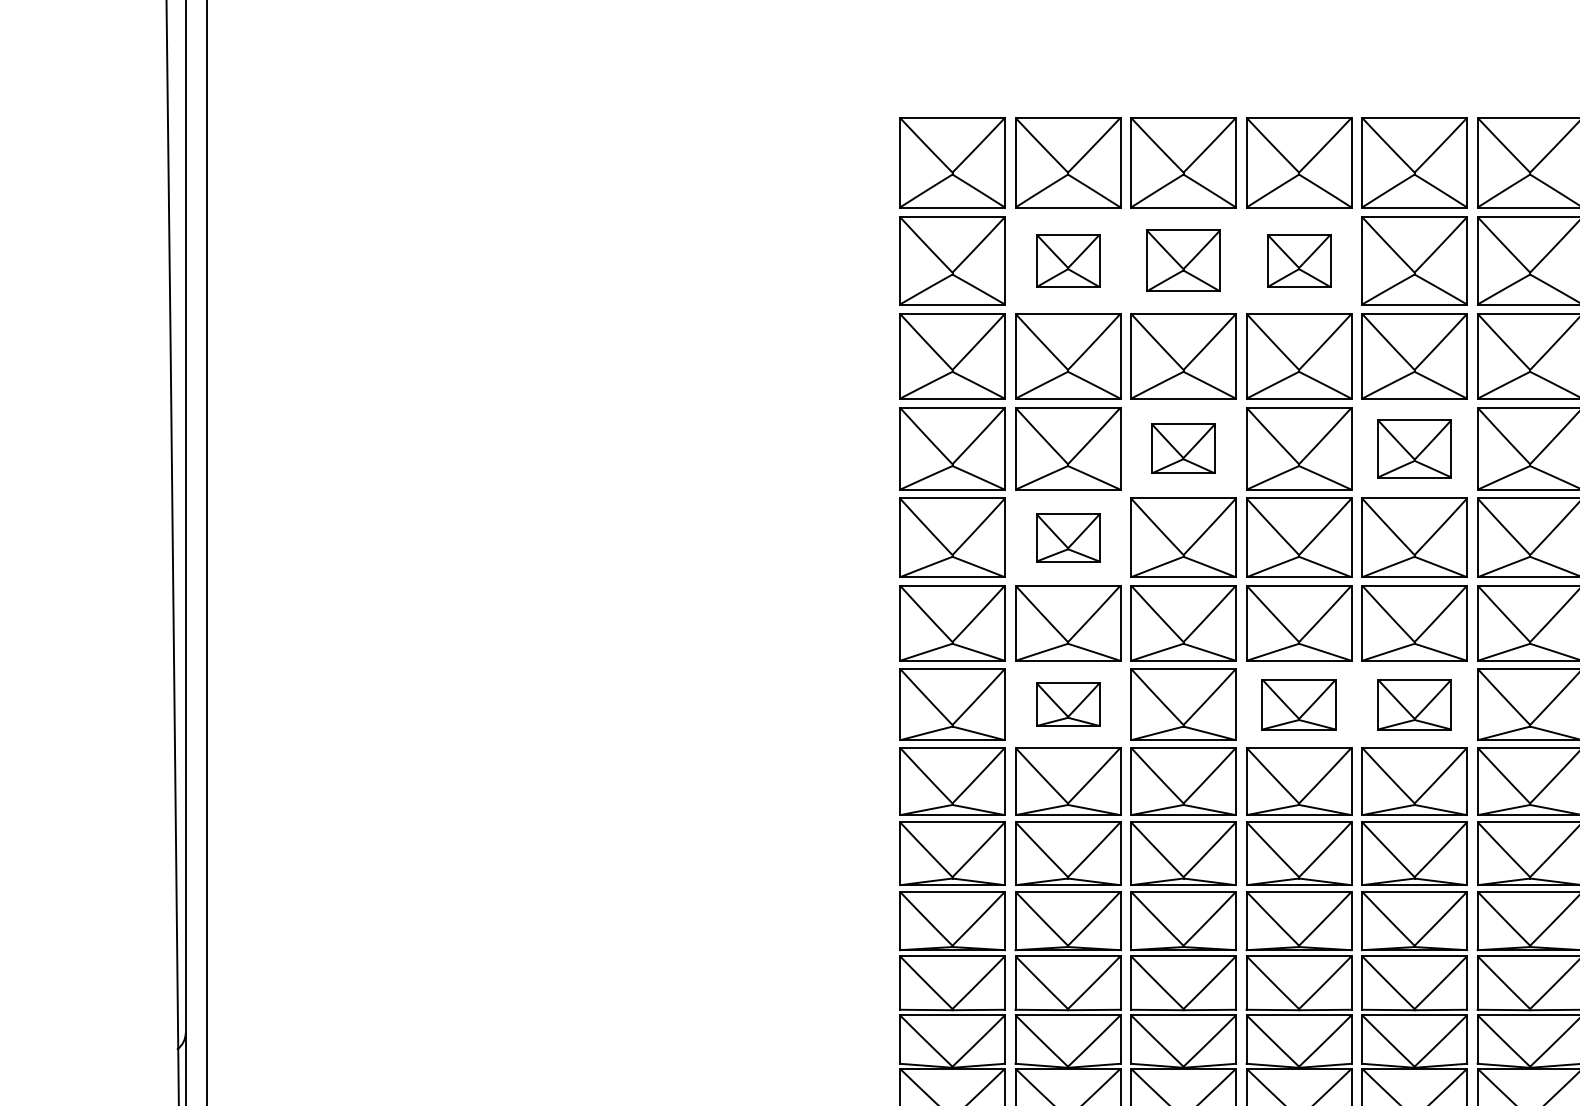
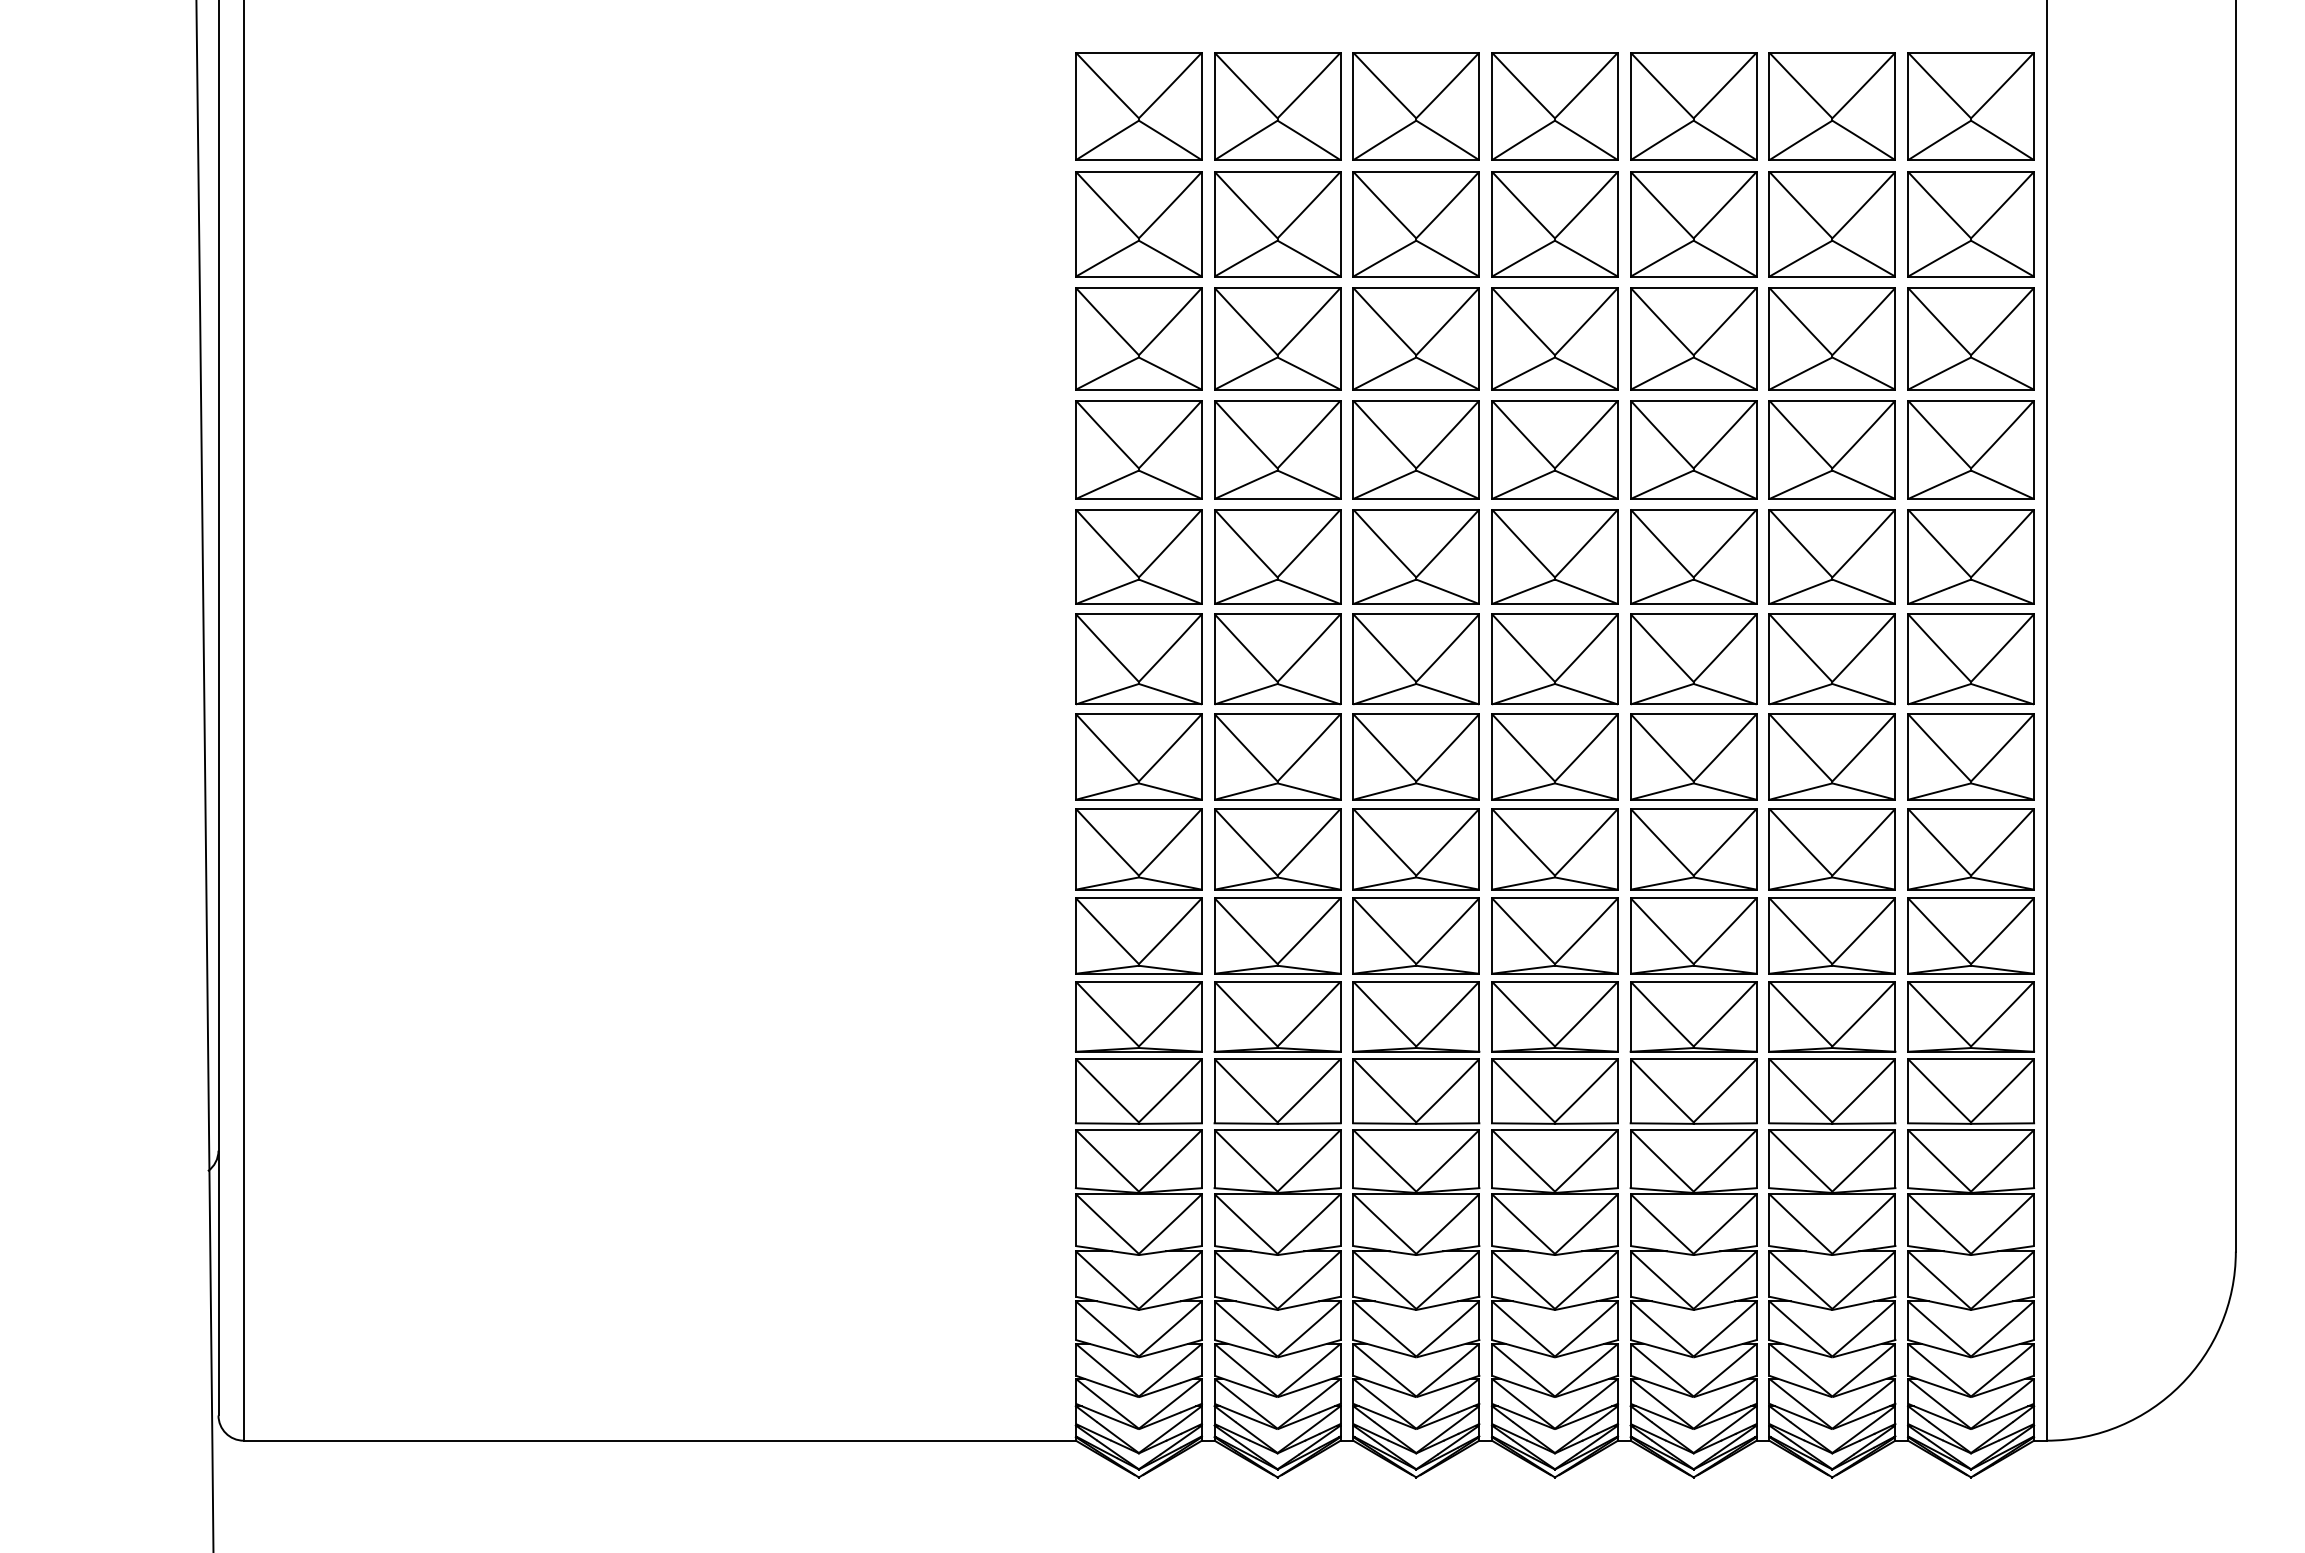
part: (1067, 261) -> (1277, 224), size x1.67
part: (1182, 261) -> (1415, 224), size x1.43
part: (1298, 261) -> (1554, 224), size x1.67
part: (1182, 448) -> (1415, 449), size x1.67
part: (1414, 448) -> (1693, 449), size x1.43
part: (1067, 537) -> (1277, 556), size x1.67
part: (1067, 704) -> (1277, 756), size x1.67
part: (1298, 704) -> (1554, 756), size x1.43
part: (1414, 704) -> (1693, 756), size x1.43

